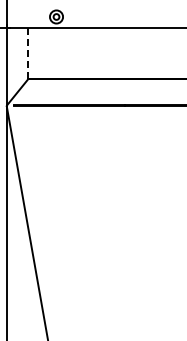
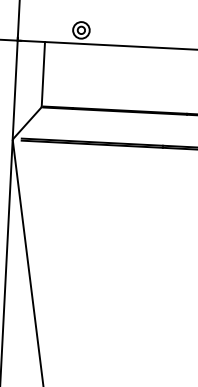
line: (28, 53) -> (43, 74), dashed -> solid

